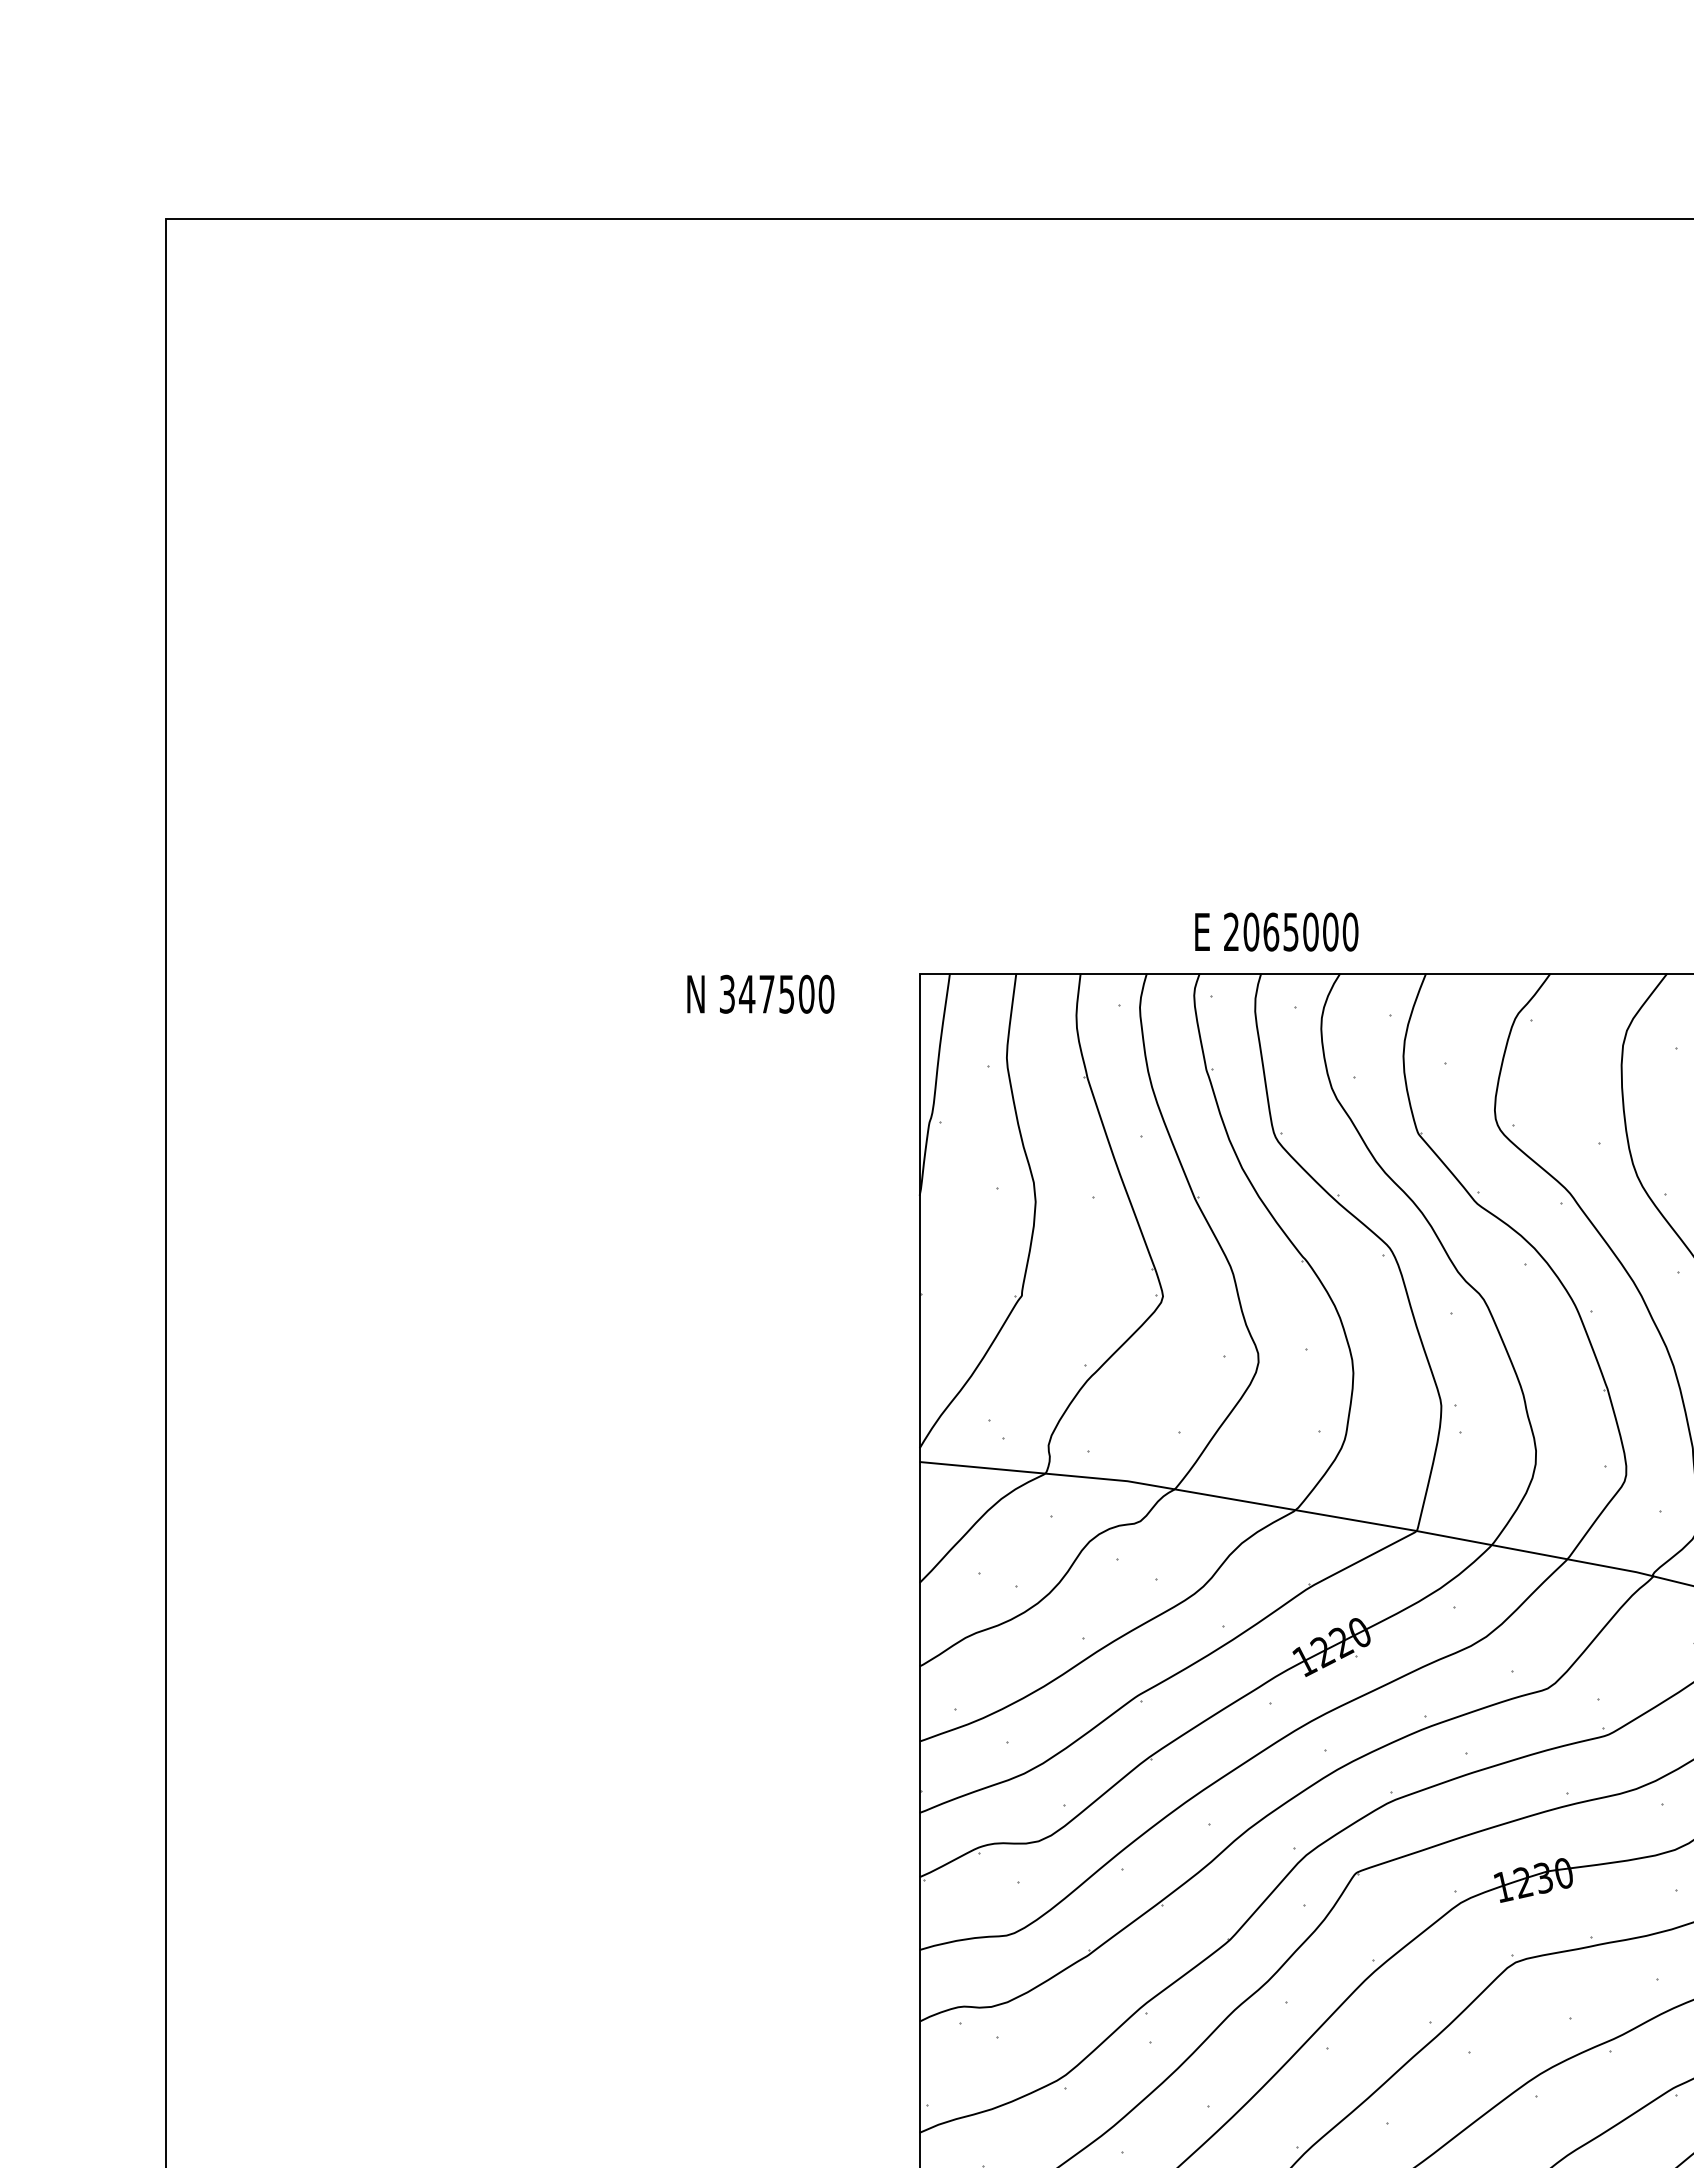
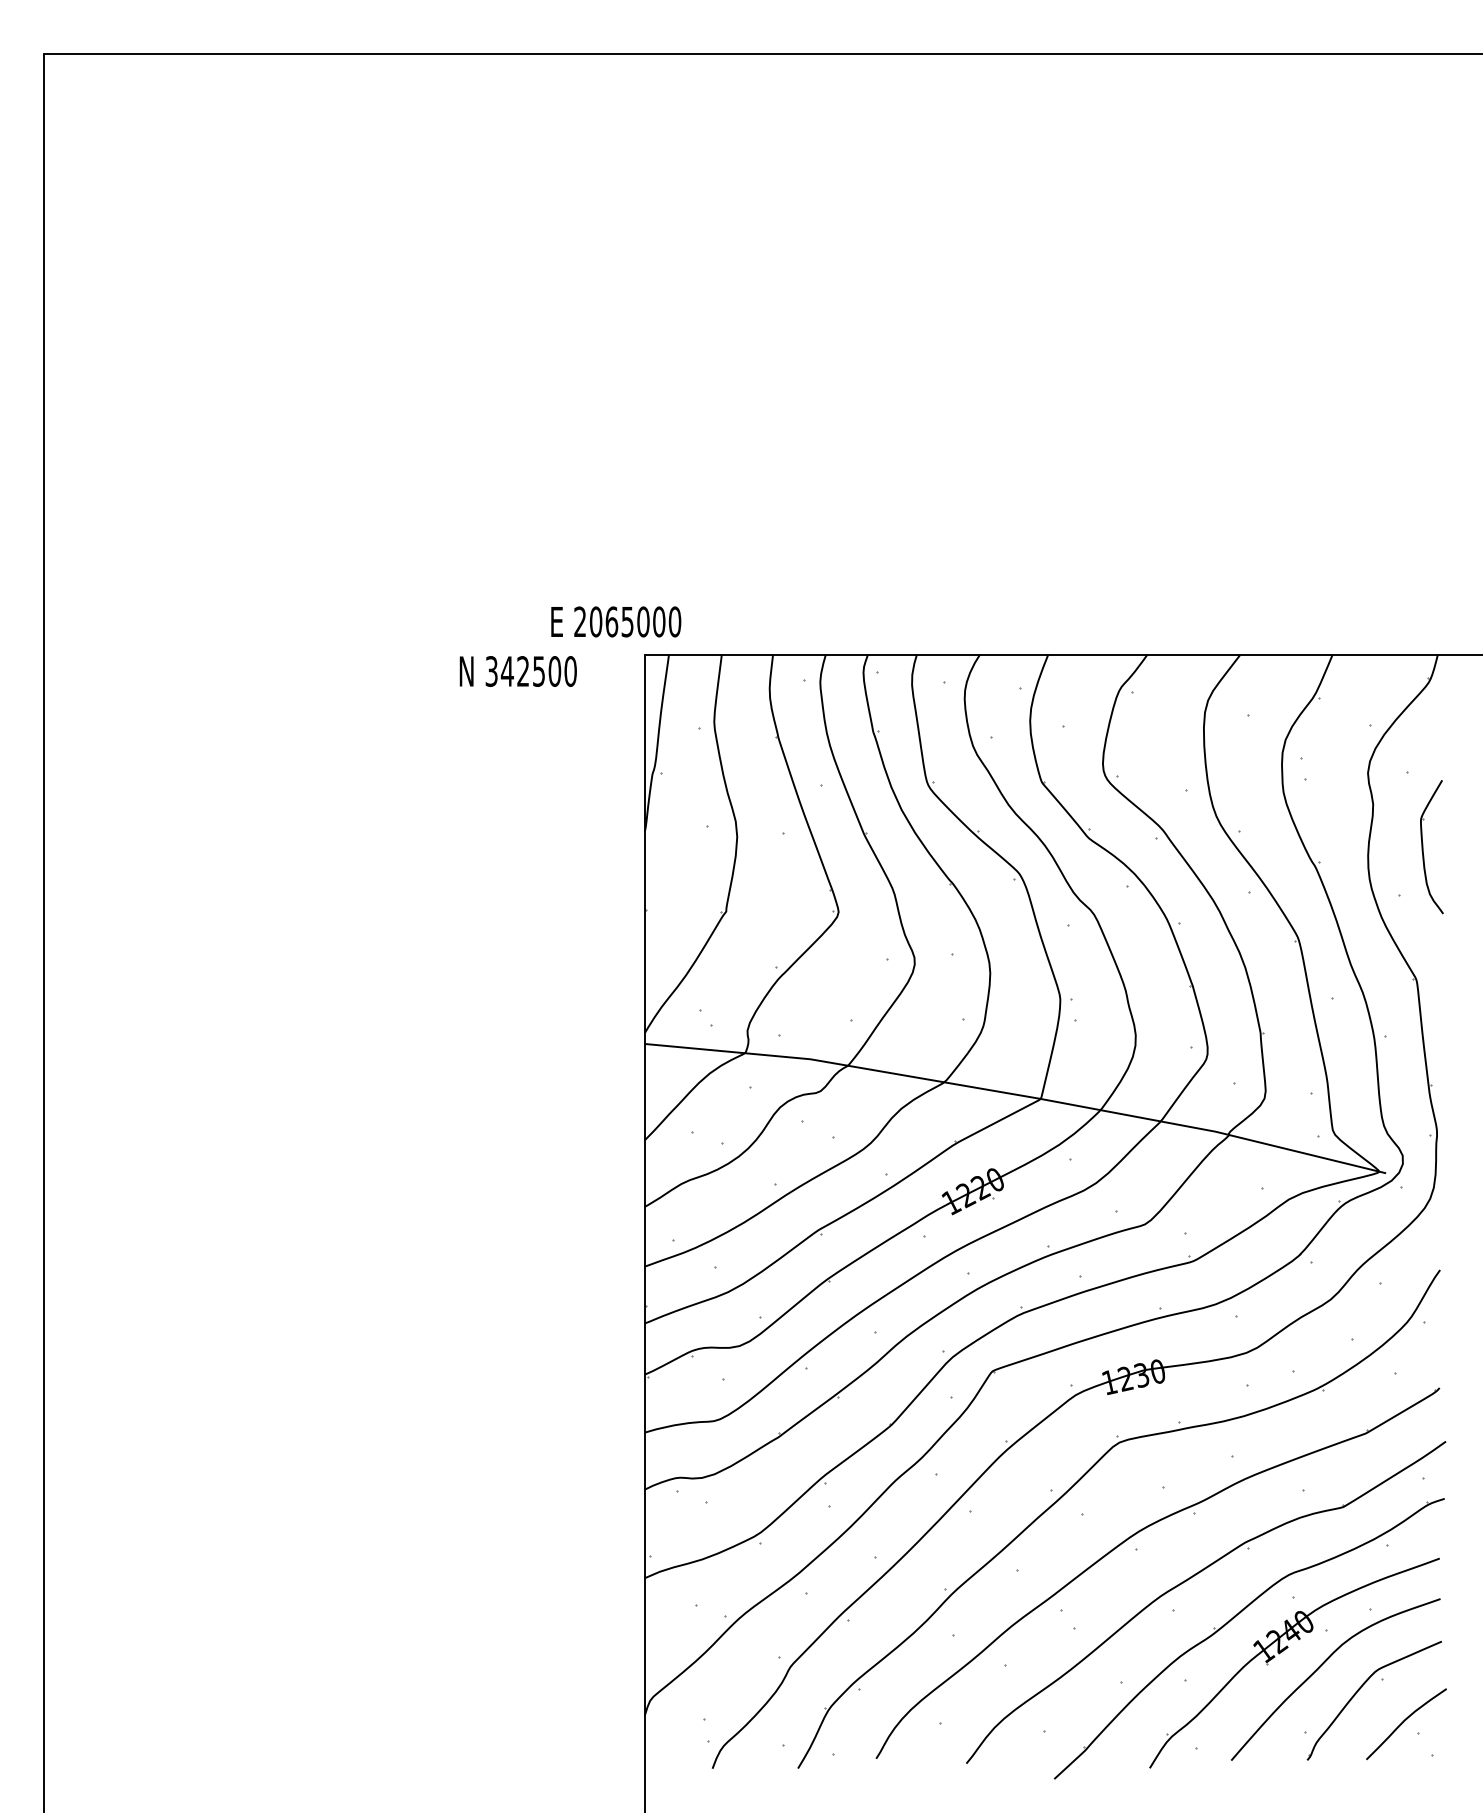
text: (1277, 931) -> (616, 621), moved
text: (767, 994) -> (523, 671), 347500 -> 342500

